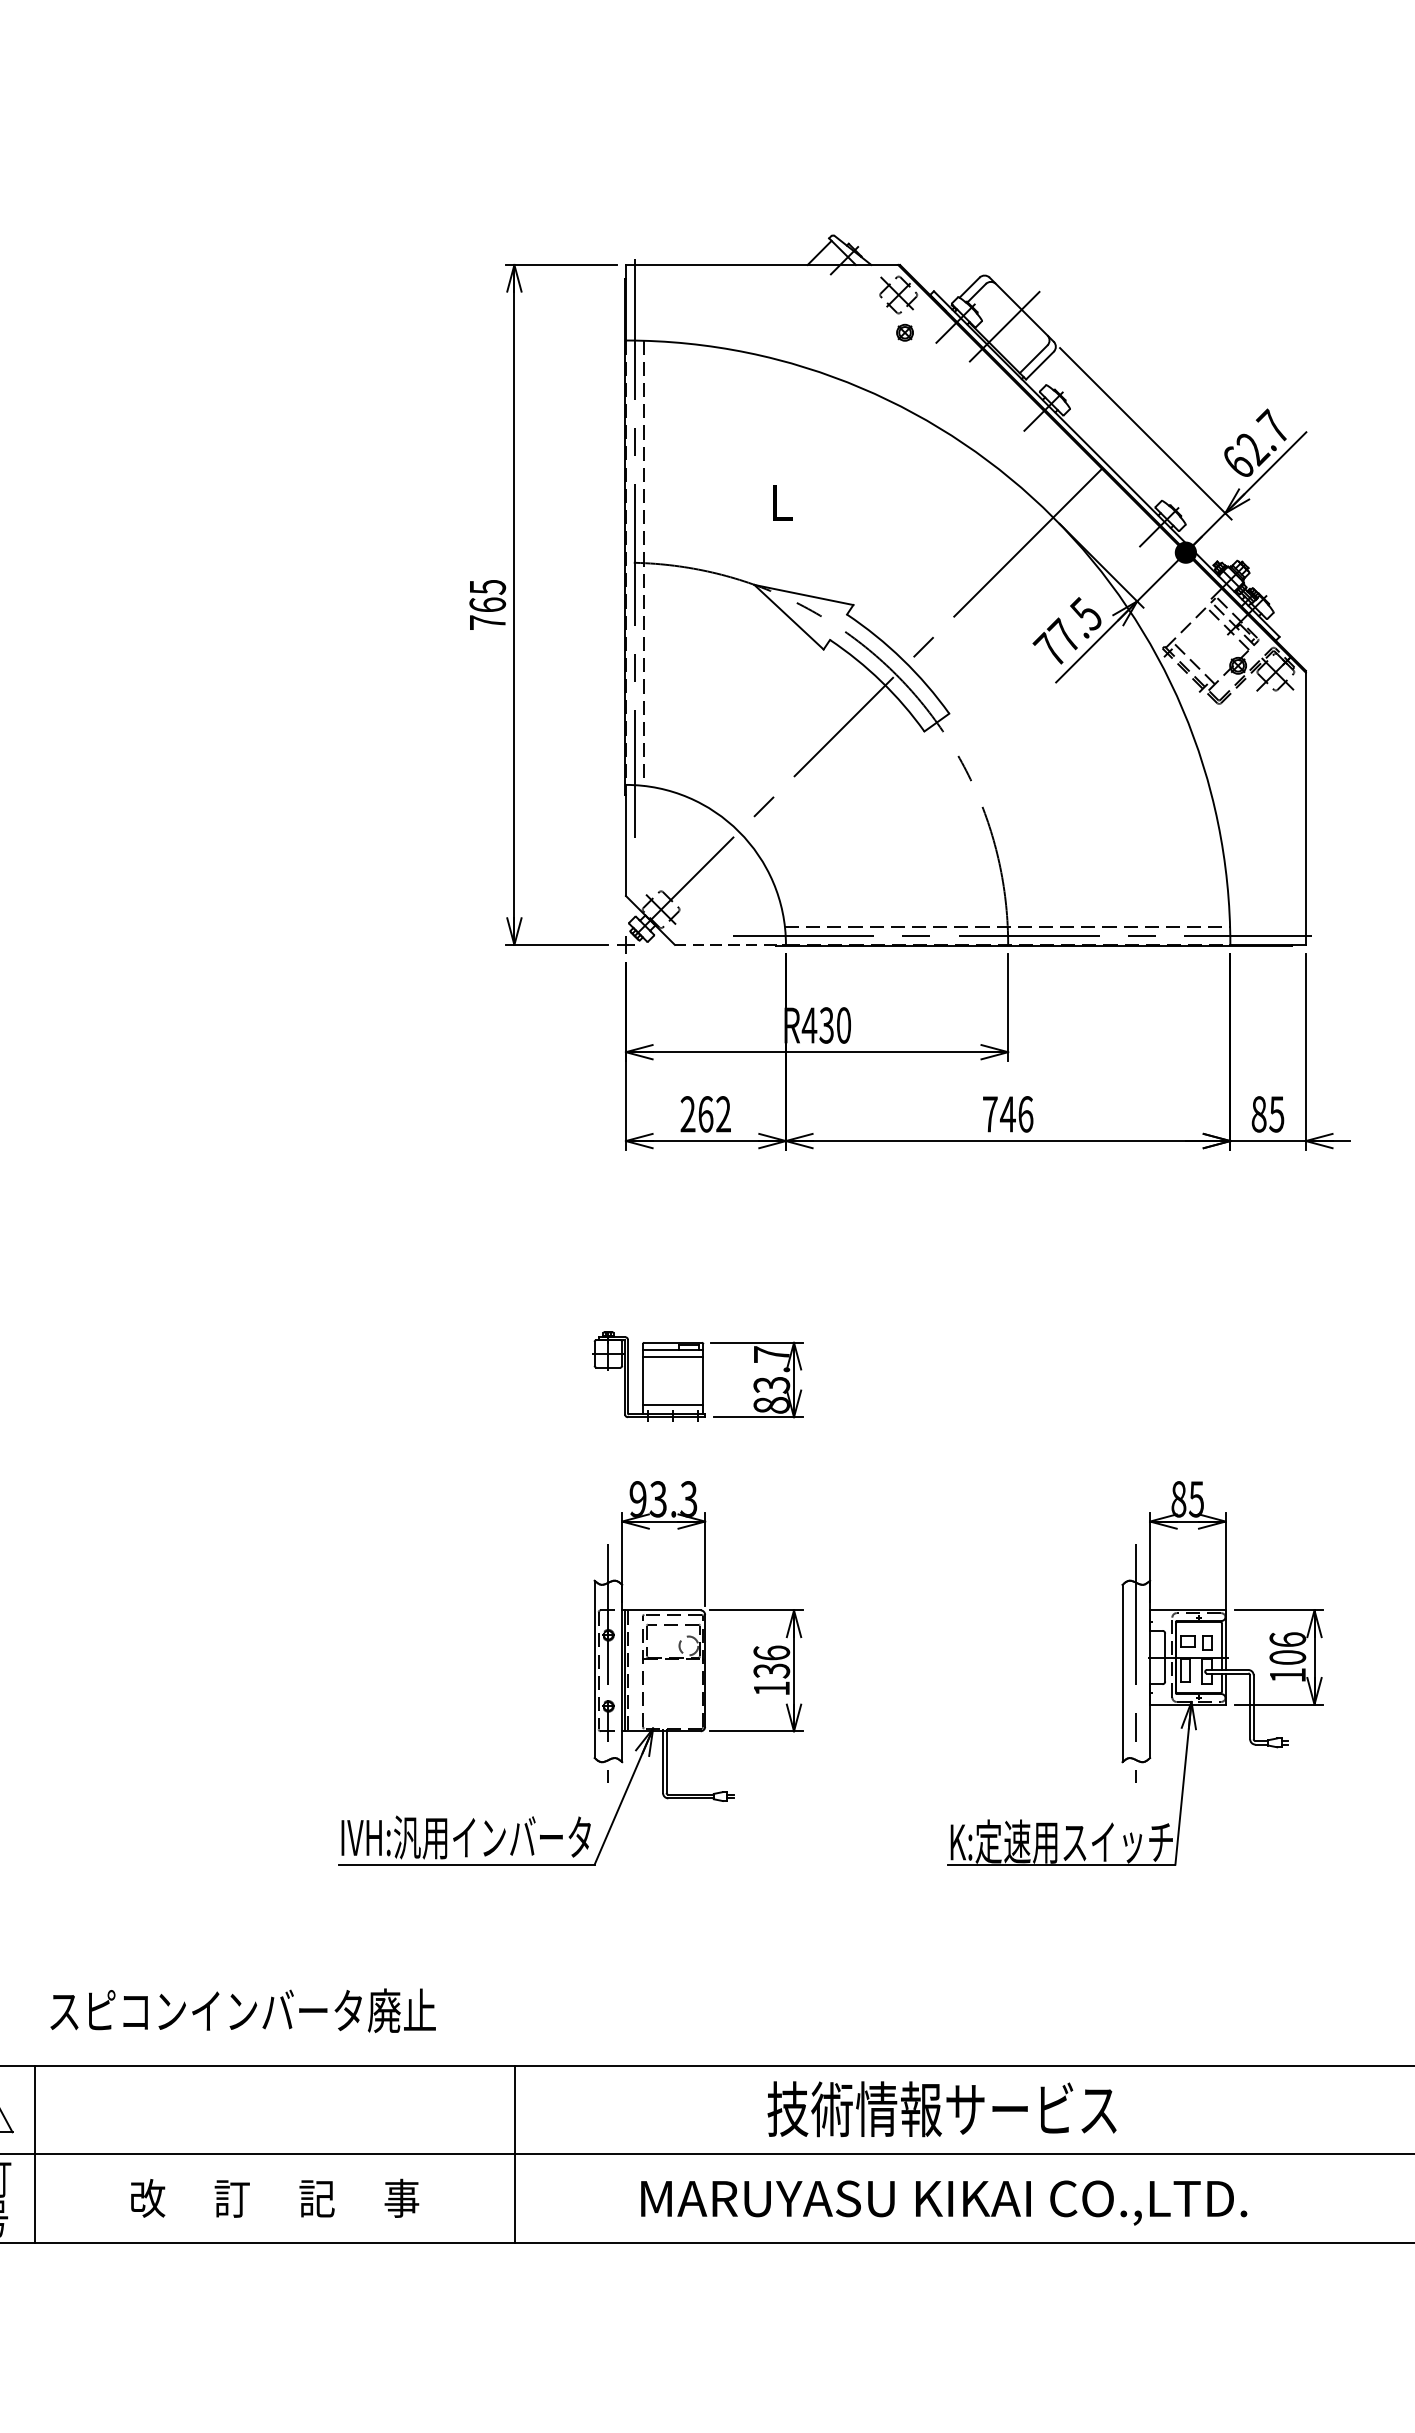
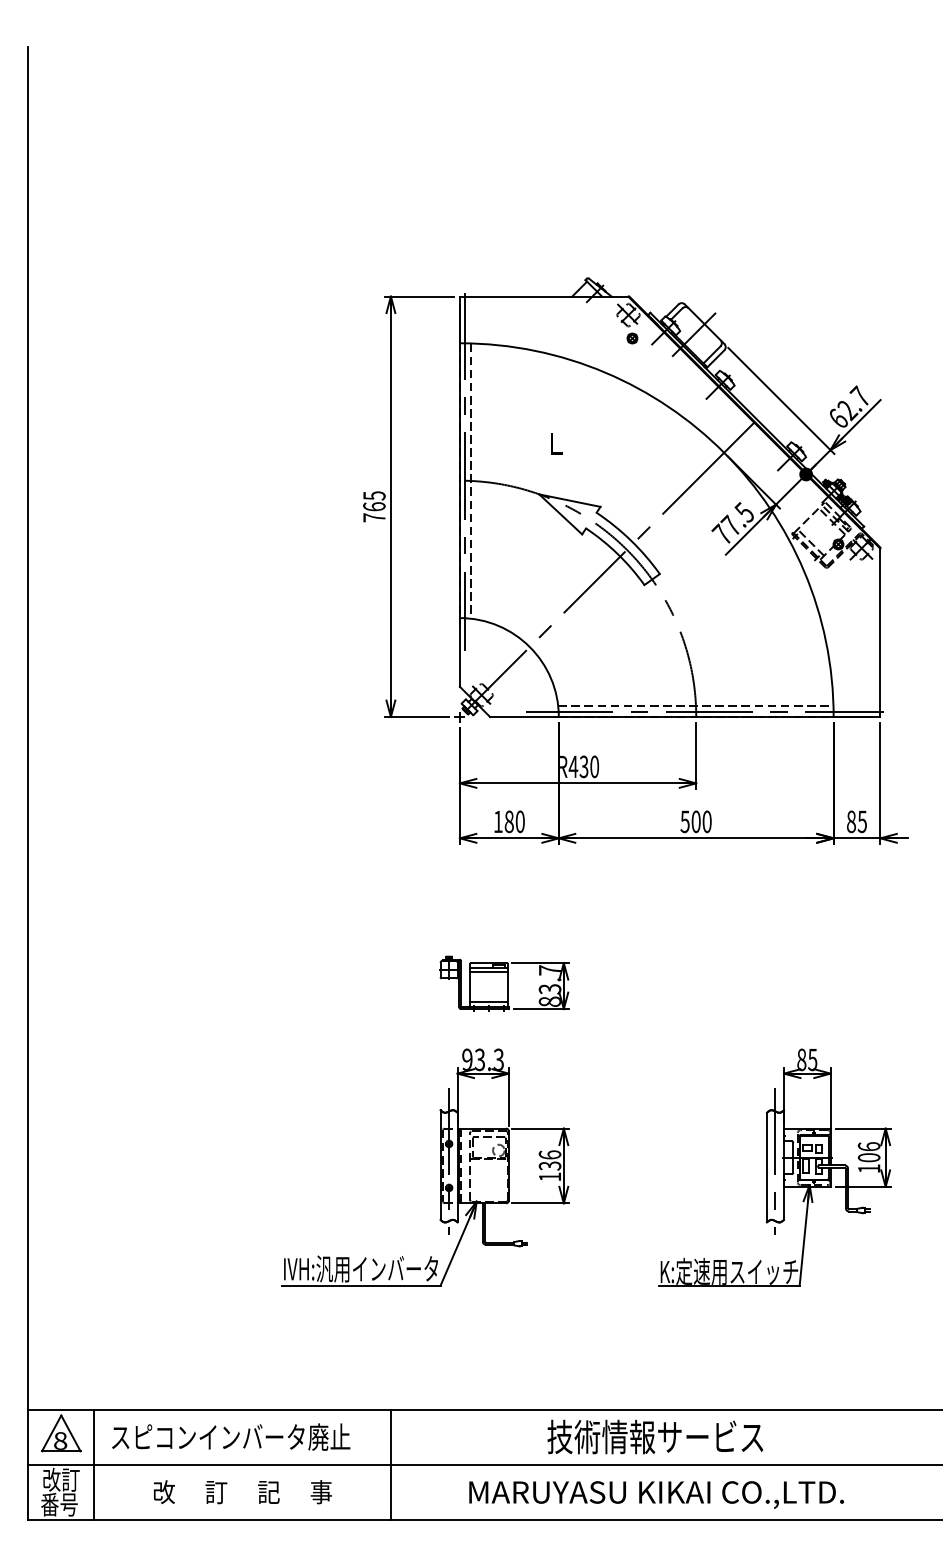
line: (730, 945) -> (524, 717), dashed -> solid
text: (704, 1113) -> (508, 821), 262 -> 180
text: (1006, 1113) -> (695, 821), 746 -> 500
text: (243, 2009) -> (231, 1436), moved

